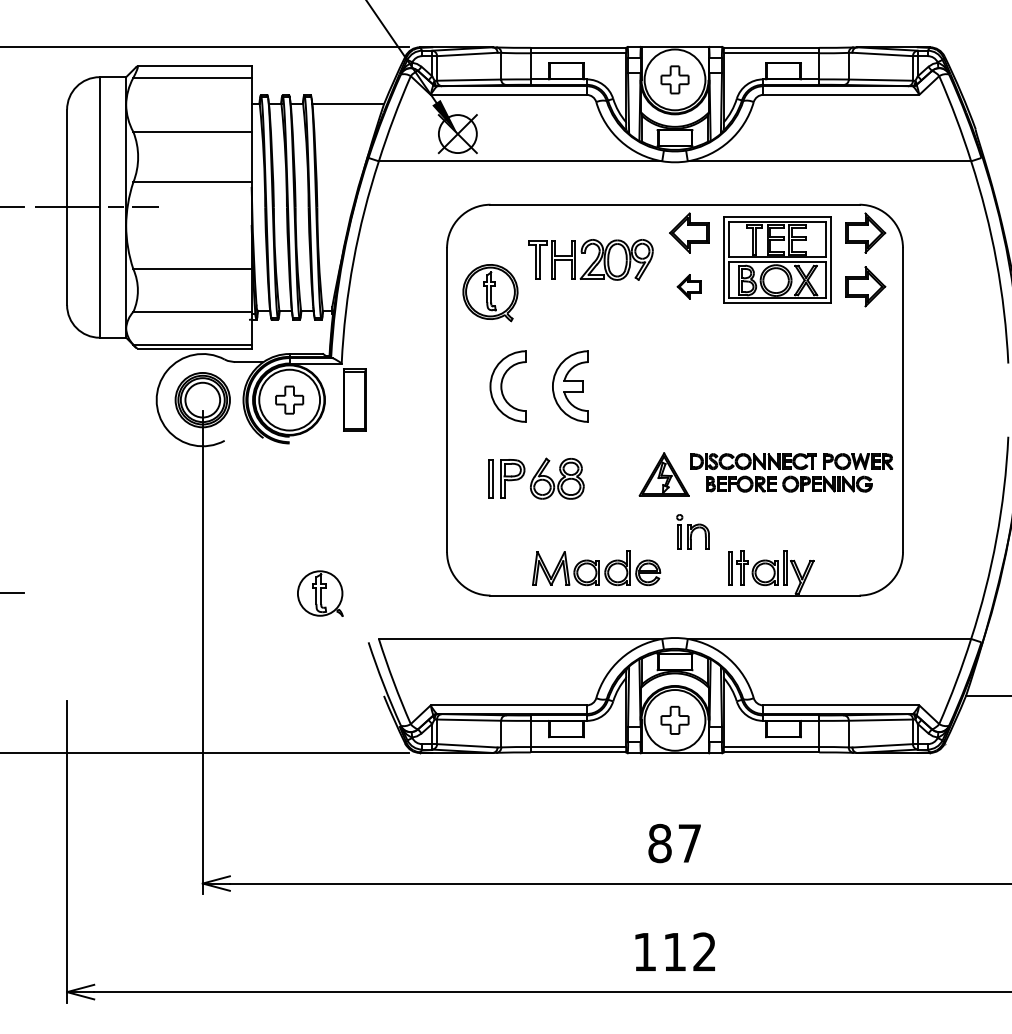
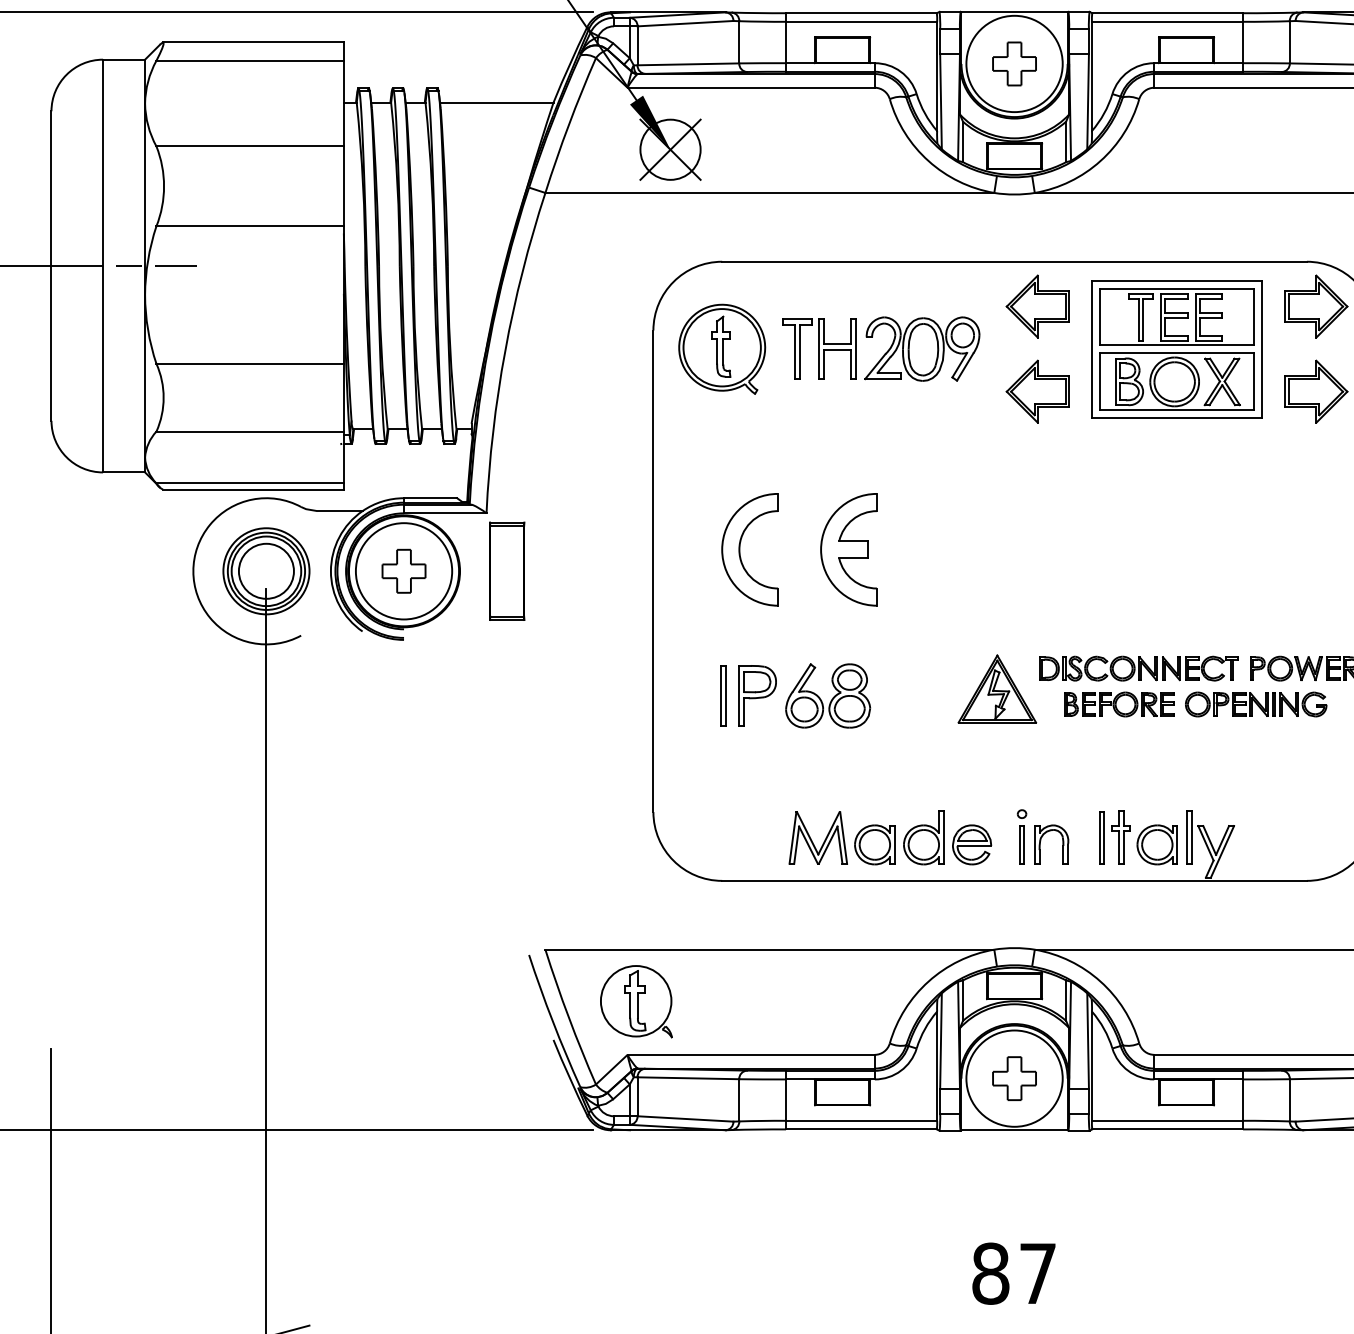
part: (689, 286) -> (1037, 391), size x1.67
part: (490, 293) -> (722, 350), moved
part: (692, 531) -> (1042, 836), moved
part: (320, 593) -> (636, 1001), moved

